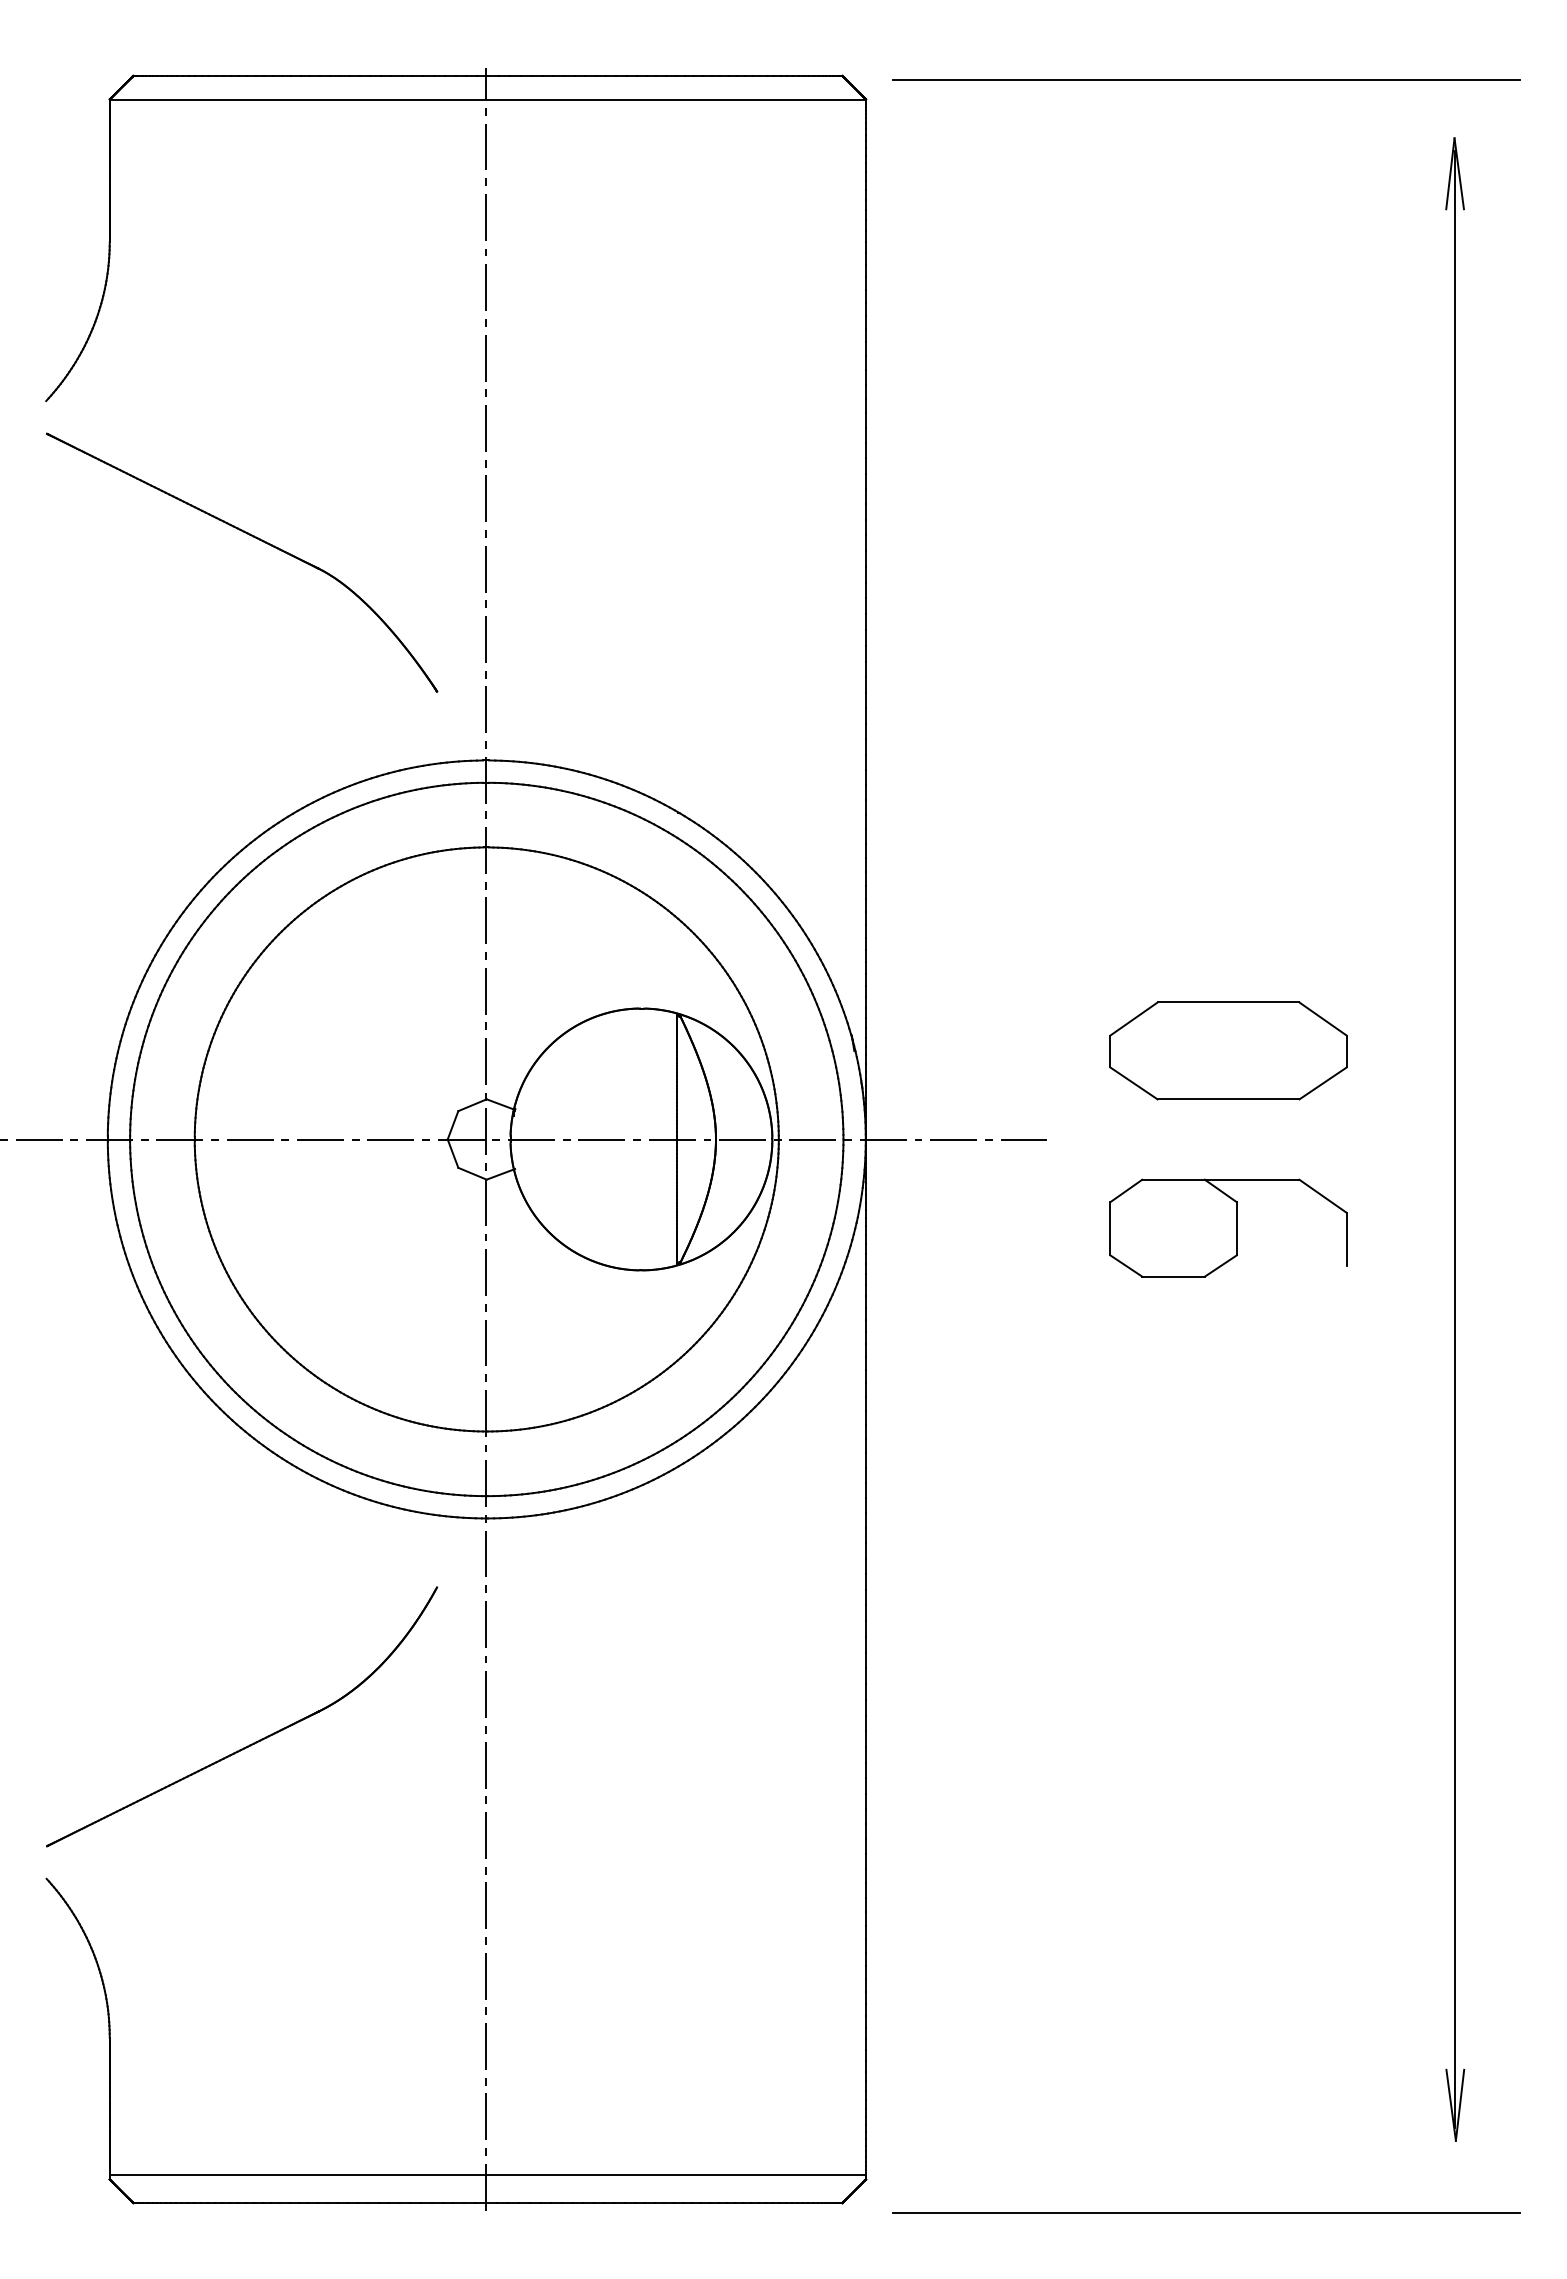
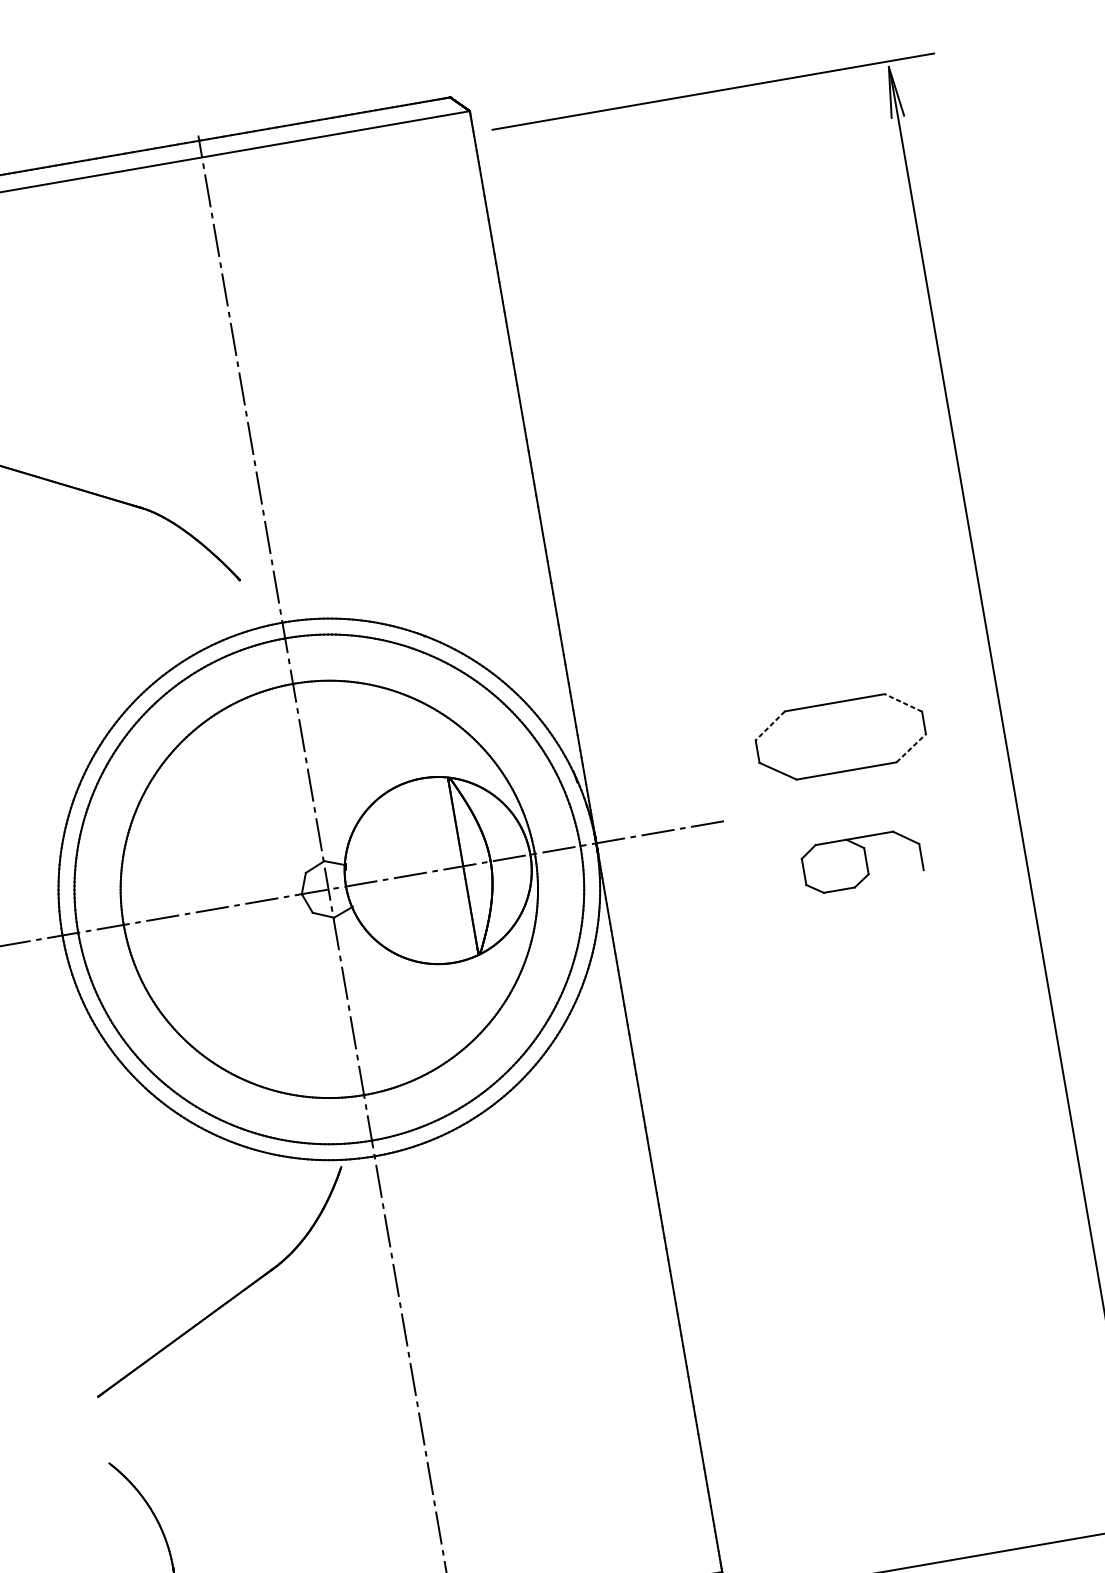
line: (1206, 79) -> (713, 91), moved
line: (1133, 1019) -> (770, 726), solid -> dashed
line: (1323, 1019) -> (903, 703), solid -> dashed
line: (1323, 1083) -> (911, 748), solid -> dashed
part: (1228, 1227) -> (862, 861), size x0.7
part: (255, 1741) -> (232, 1297), moved

